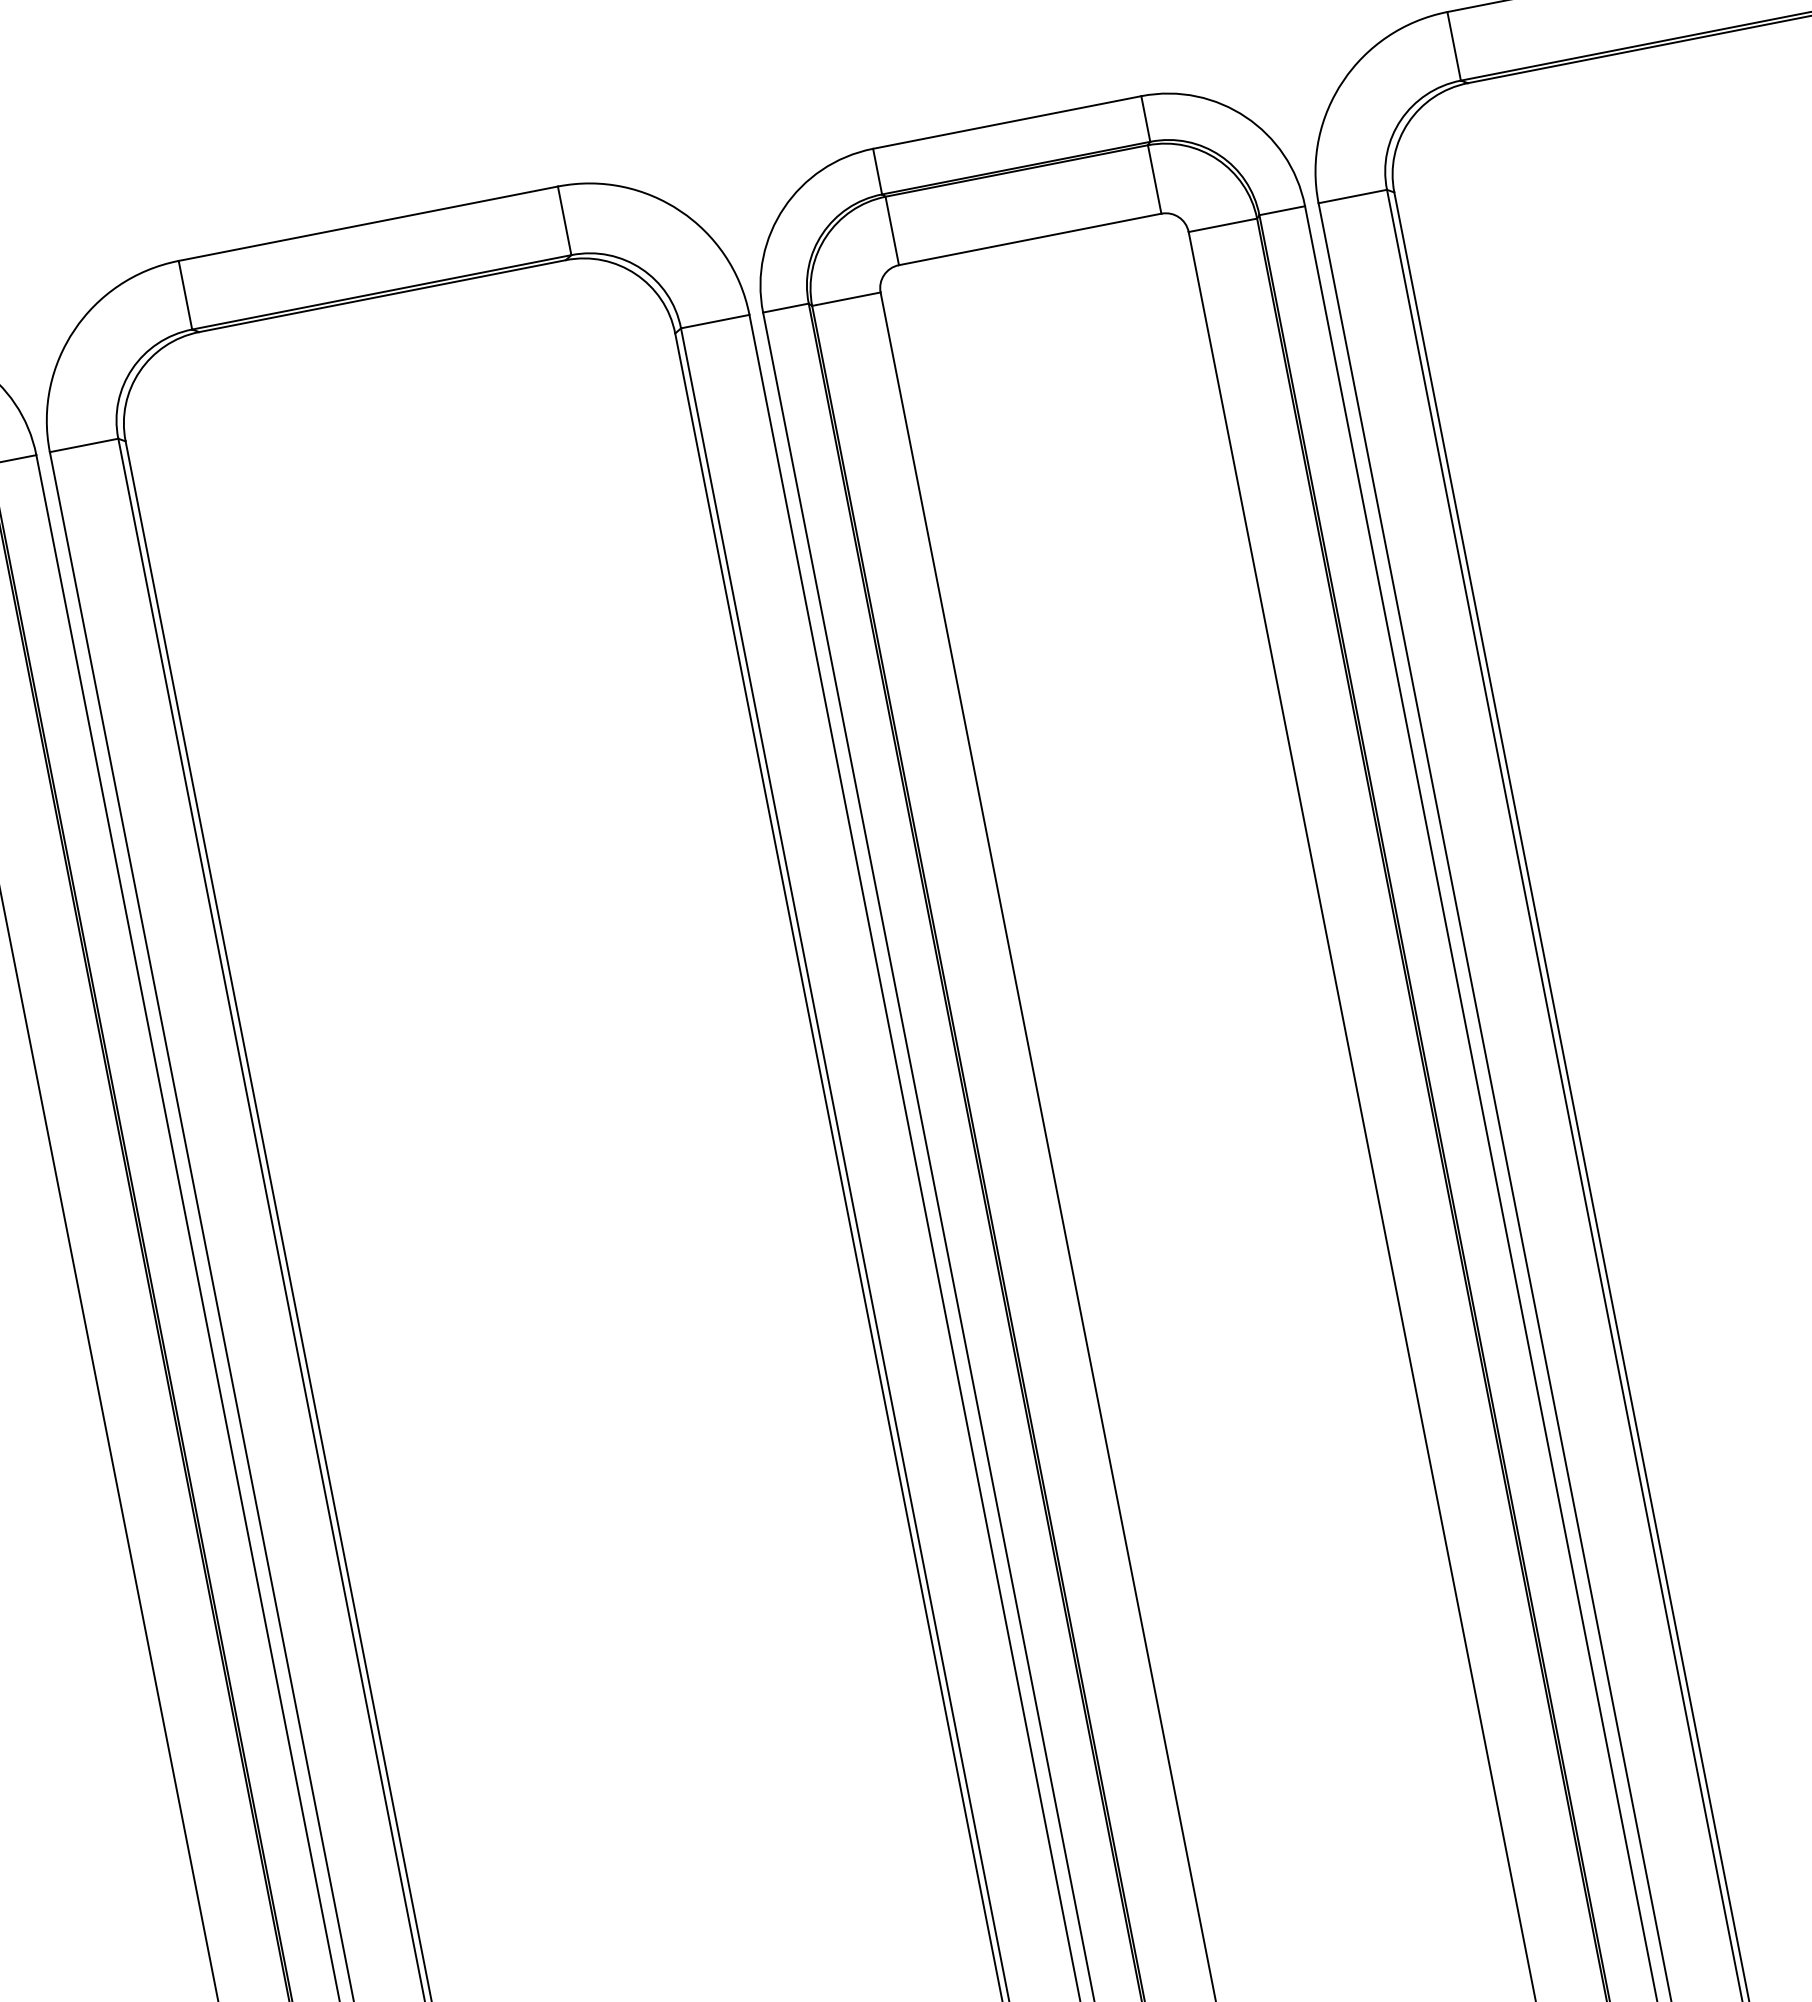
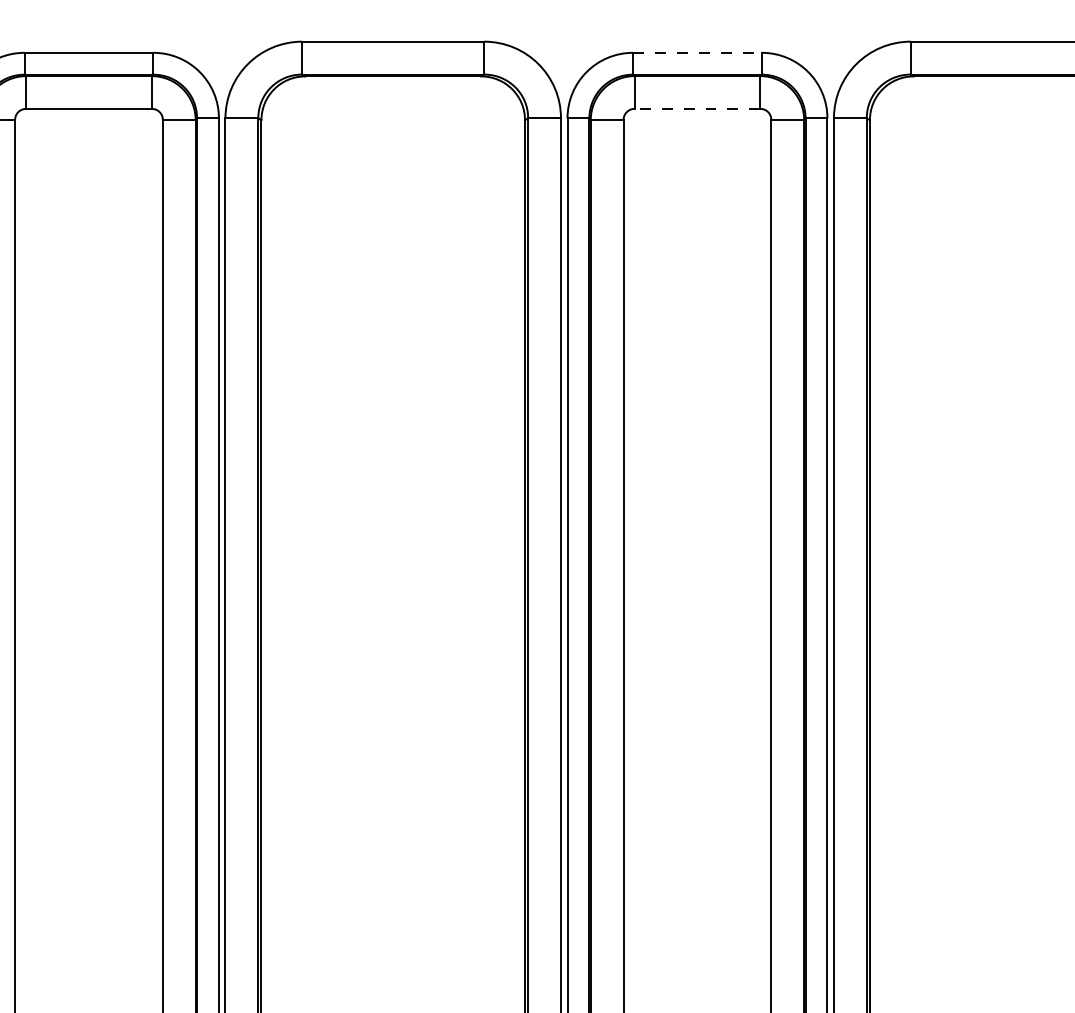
line: (1007, 121) -> (697, 52), solid -> dashed
line: (1030, 238) -> (697, 108), solid -> dashed

